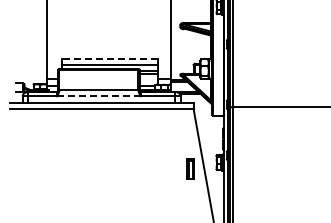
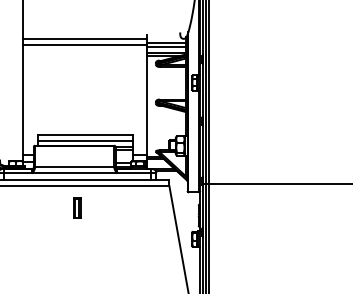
line: (109, 58) -> (85, 135), dashed -> solid
line: (99, 95) -> (75, 172), dashed -> solid
part: (190, 168) -> (77, 207), moved

